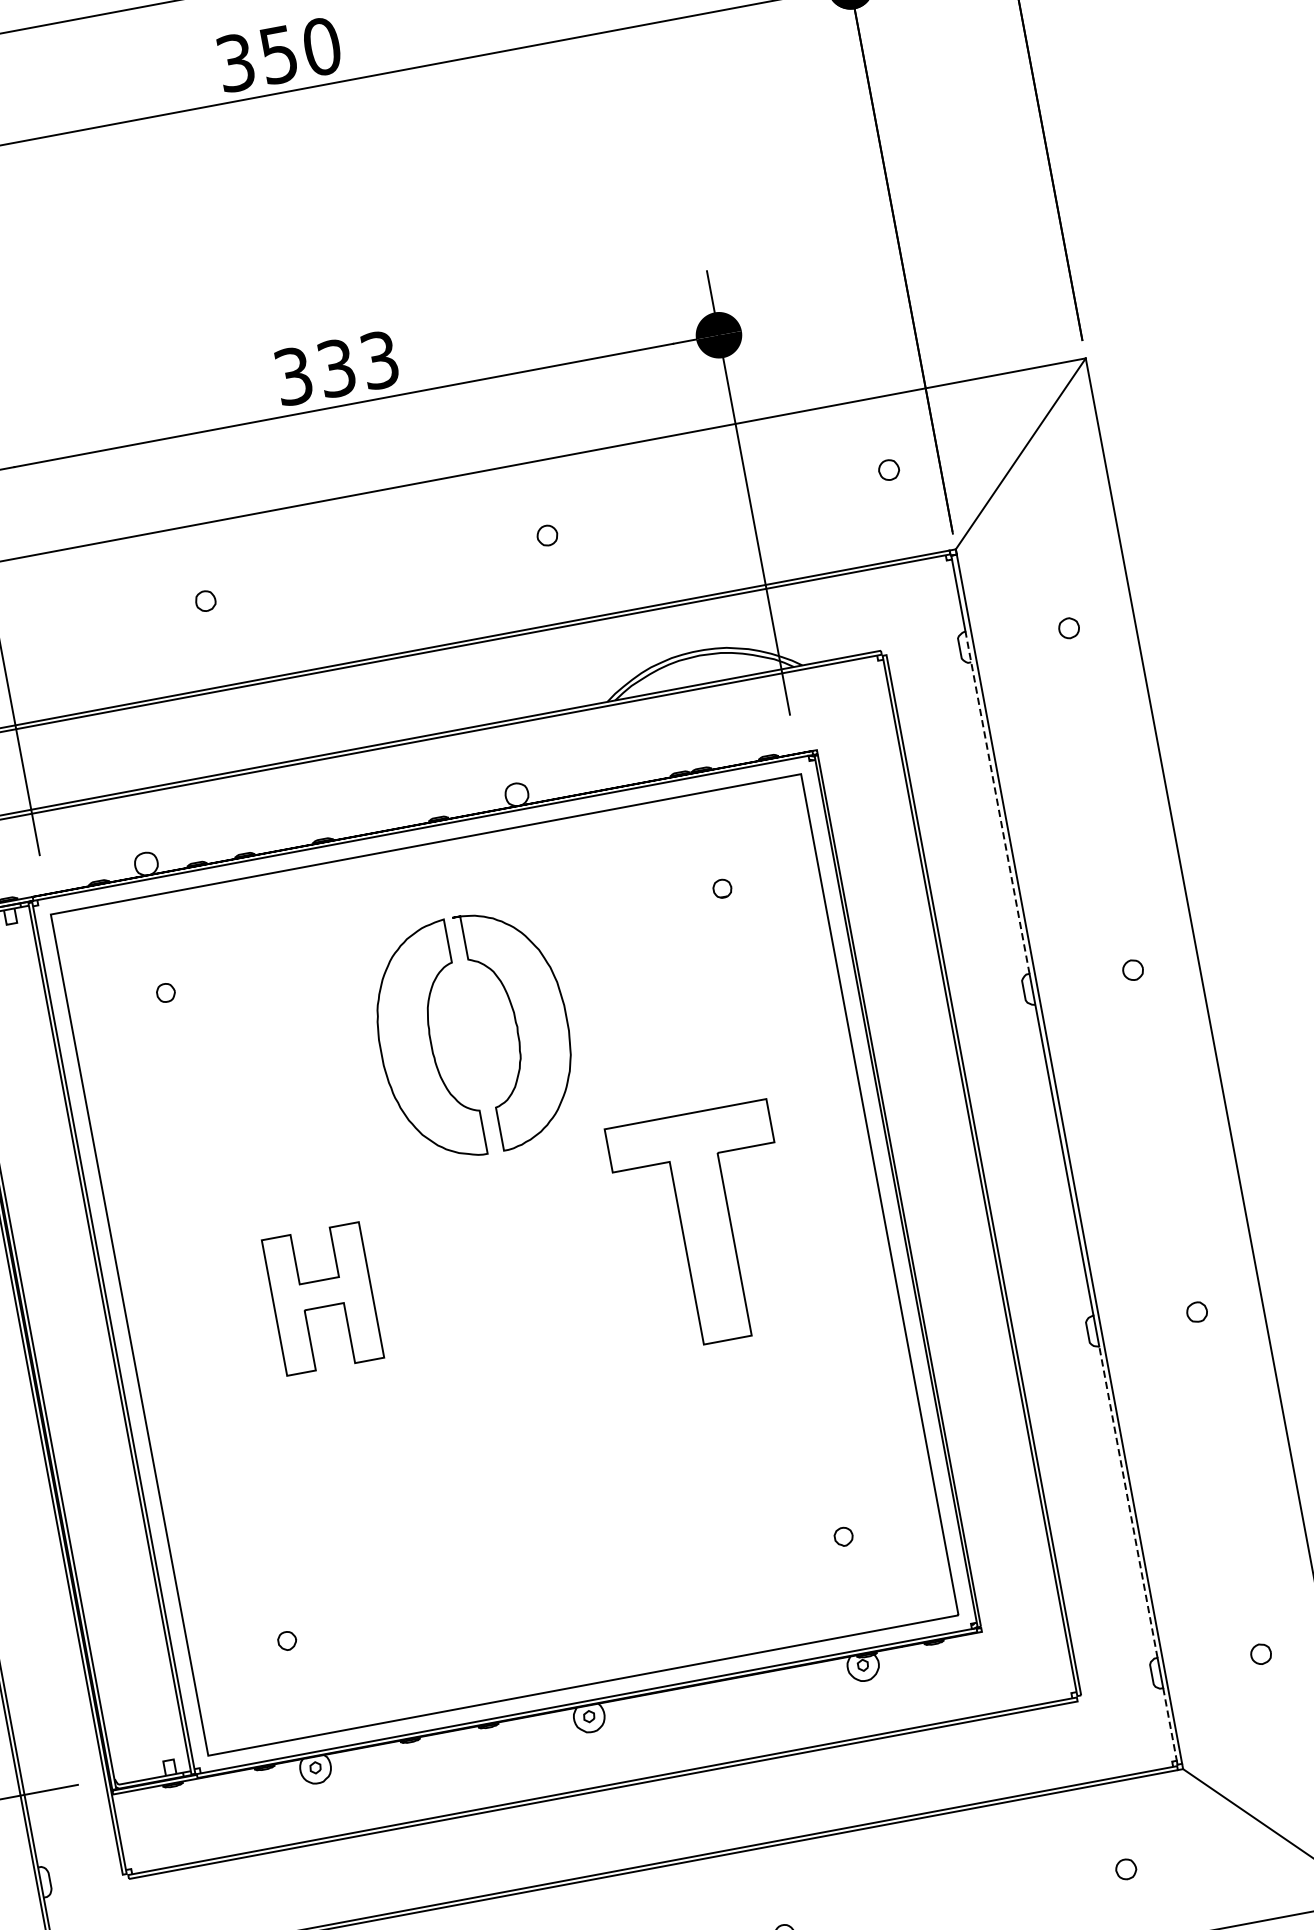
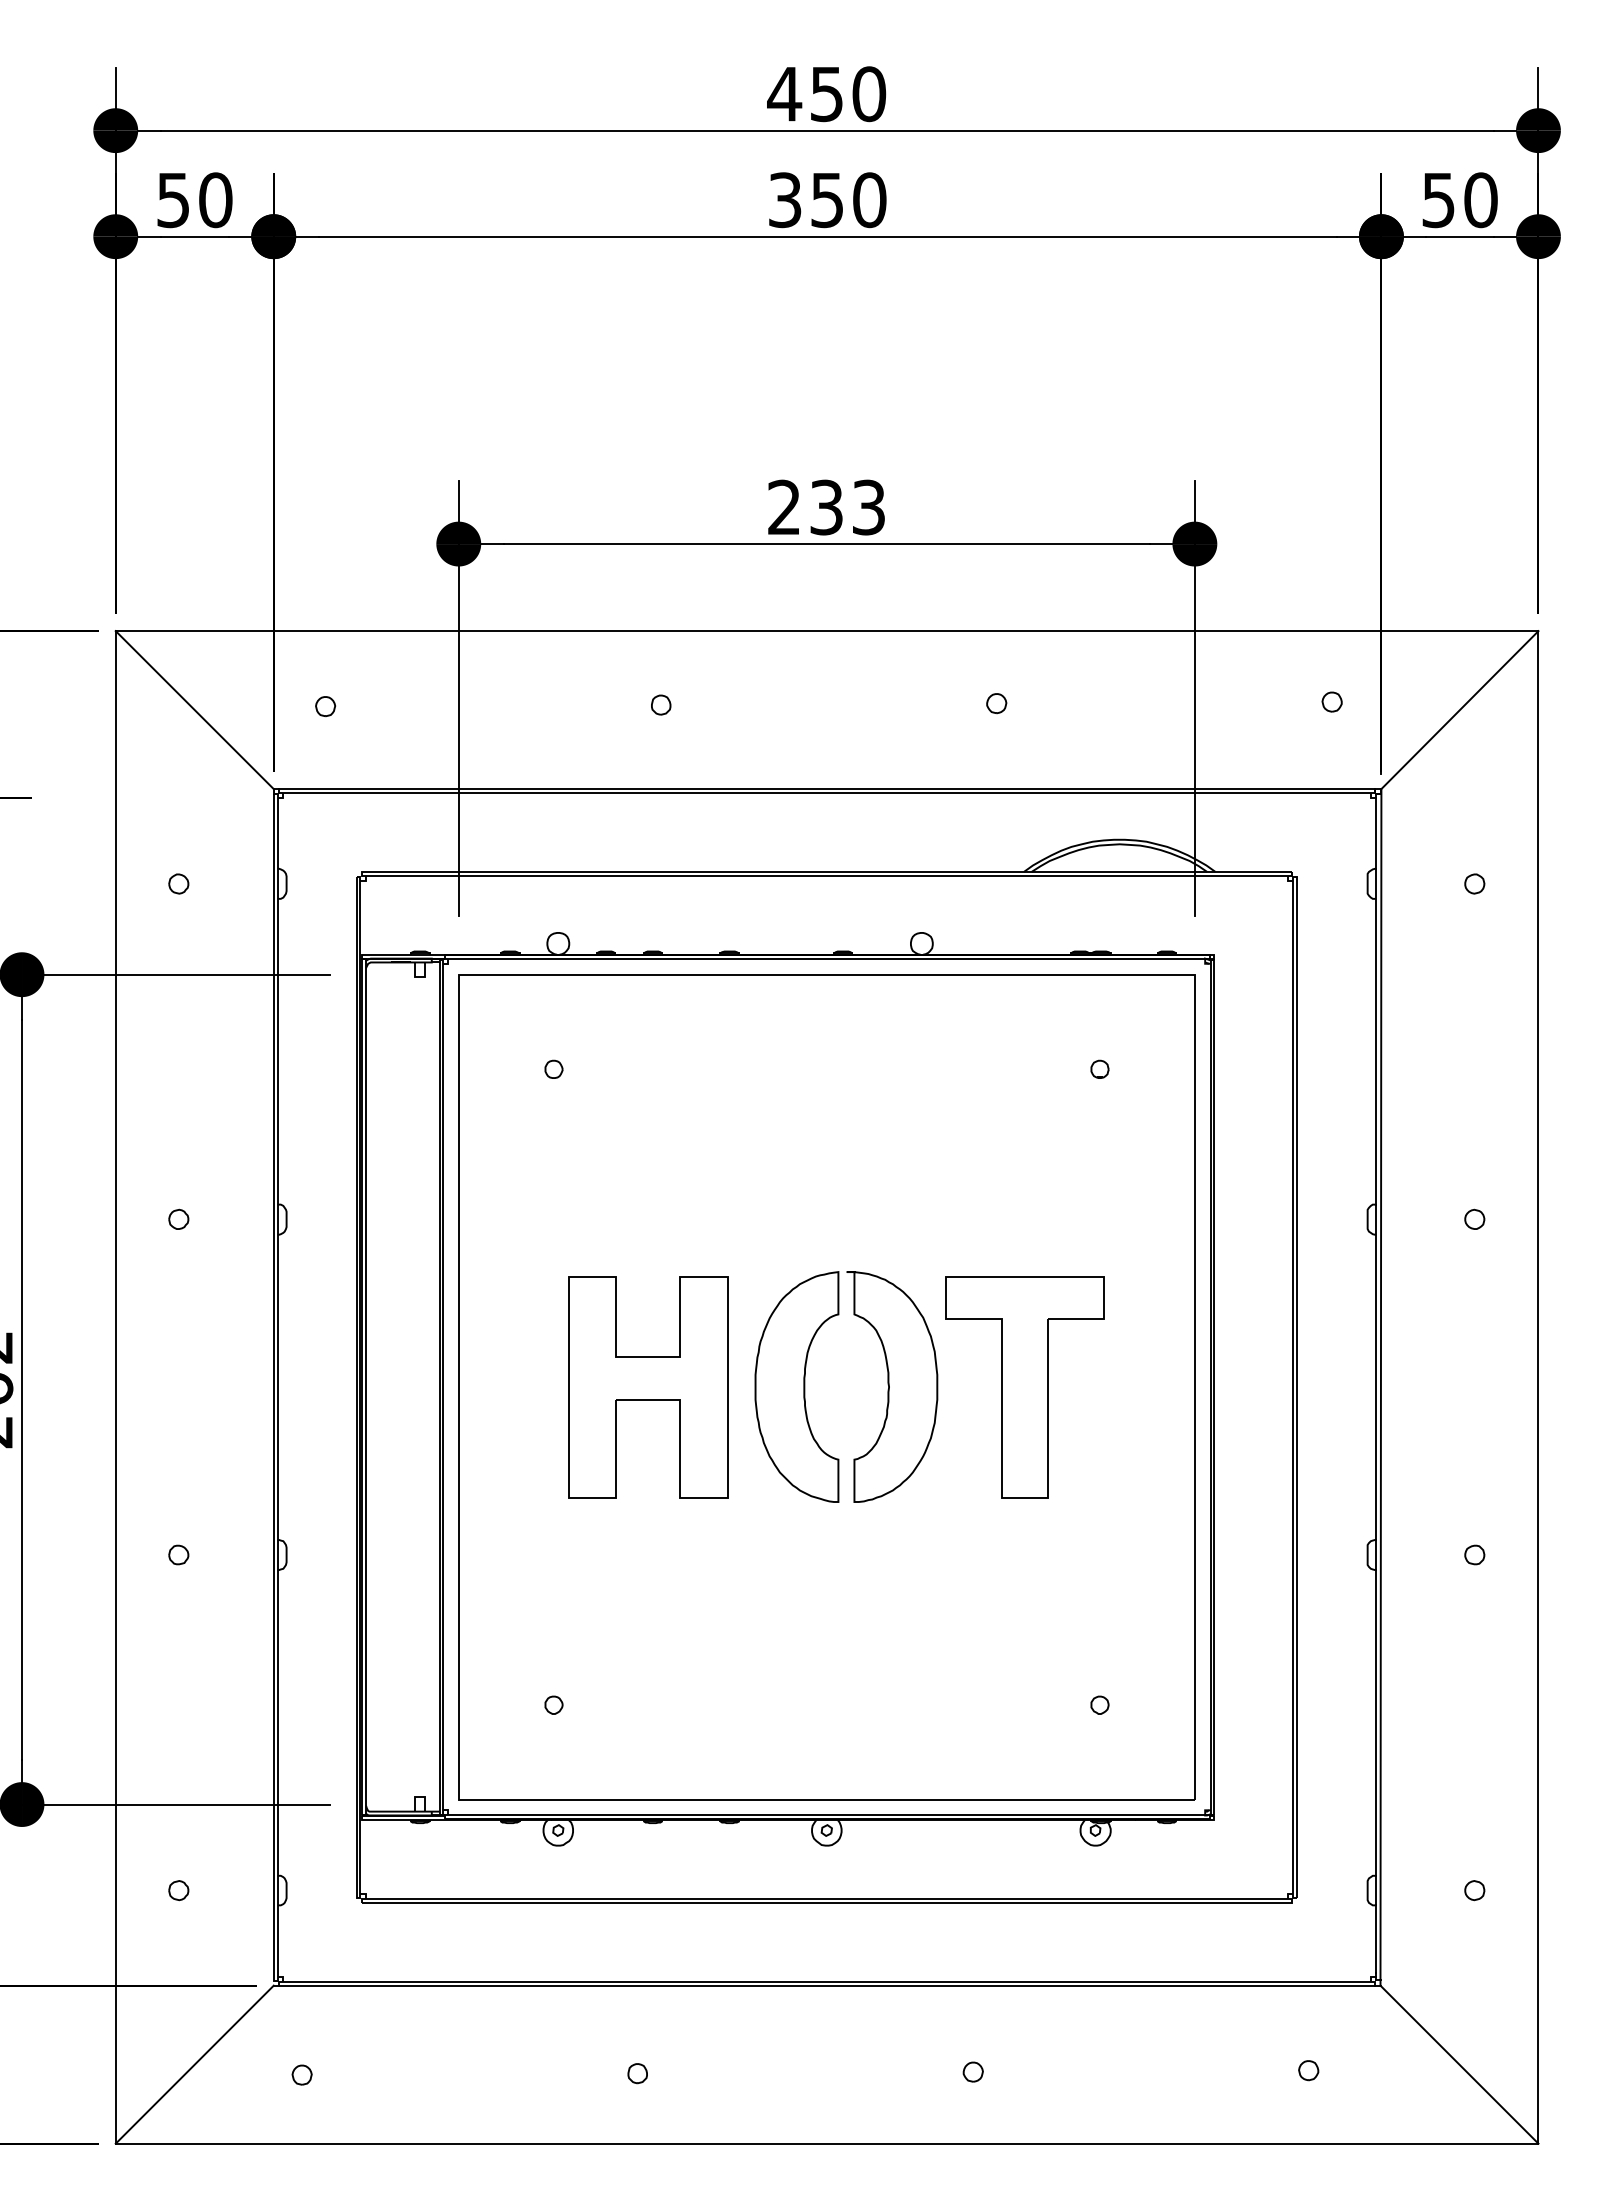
text: (293, 376) -> (784, 507), 333 -> 233
line: (997, 802) -> (1375, 1036), dashed -> solid
part: (432, 1042) -> (805, 1386), moved
part: (322, 1299) -> (648, 1387), size x1.67
line: (1127, 1501) -> (1375, 1722), dashed -> solid
line: (1169, 1723) -> (1375, 1939), dashed -> solid

